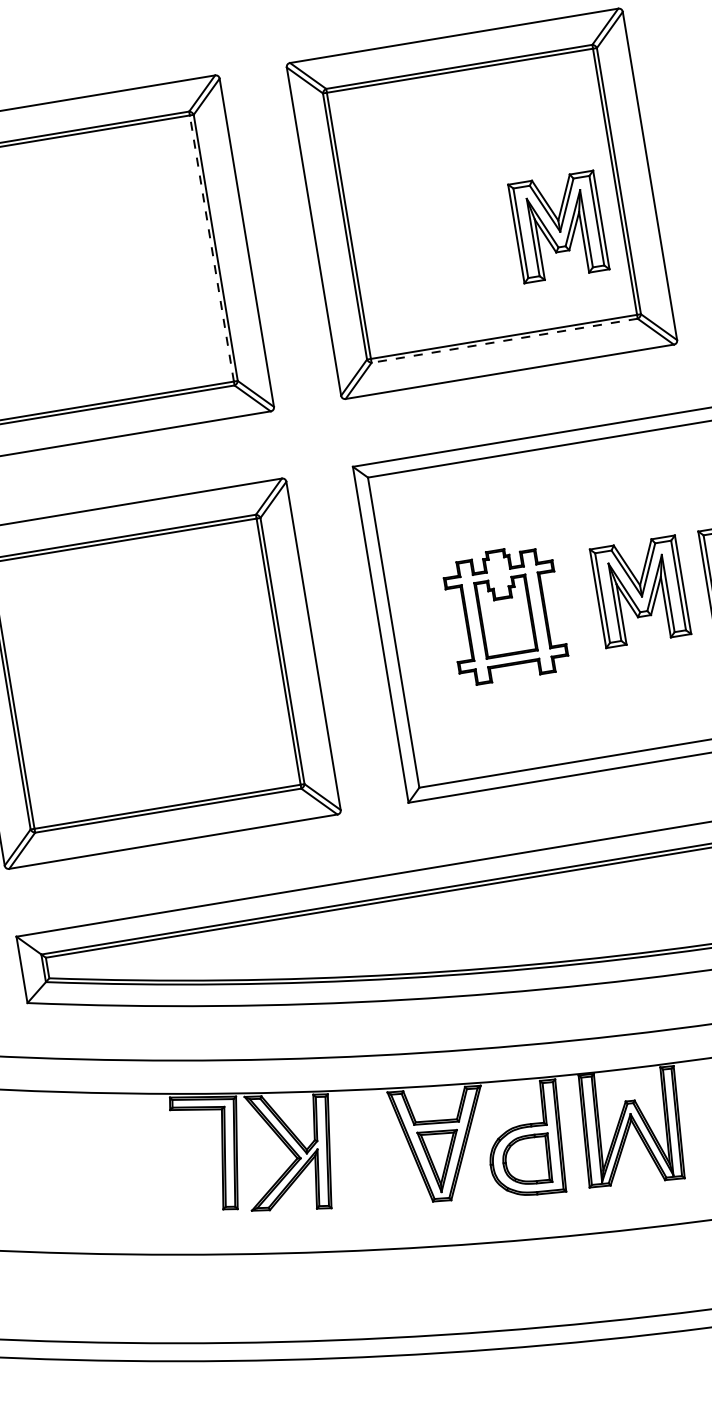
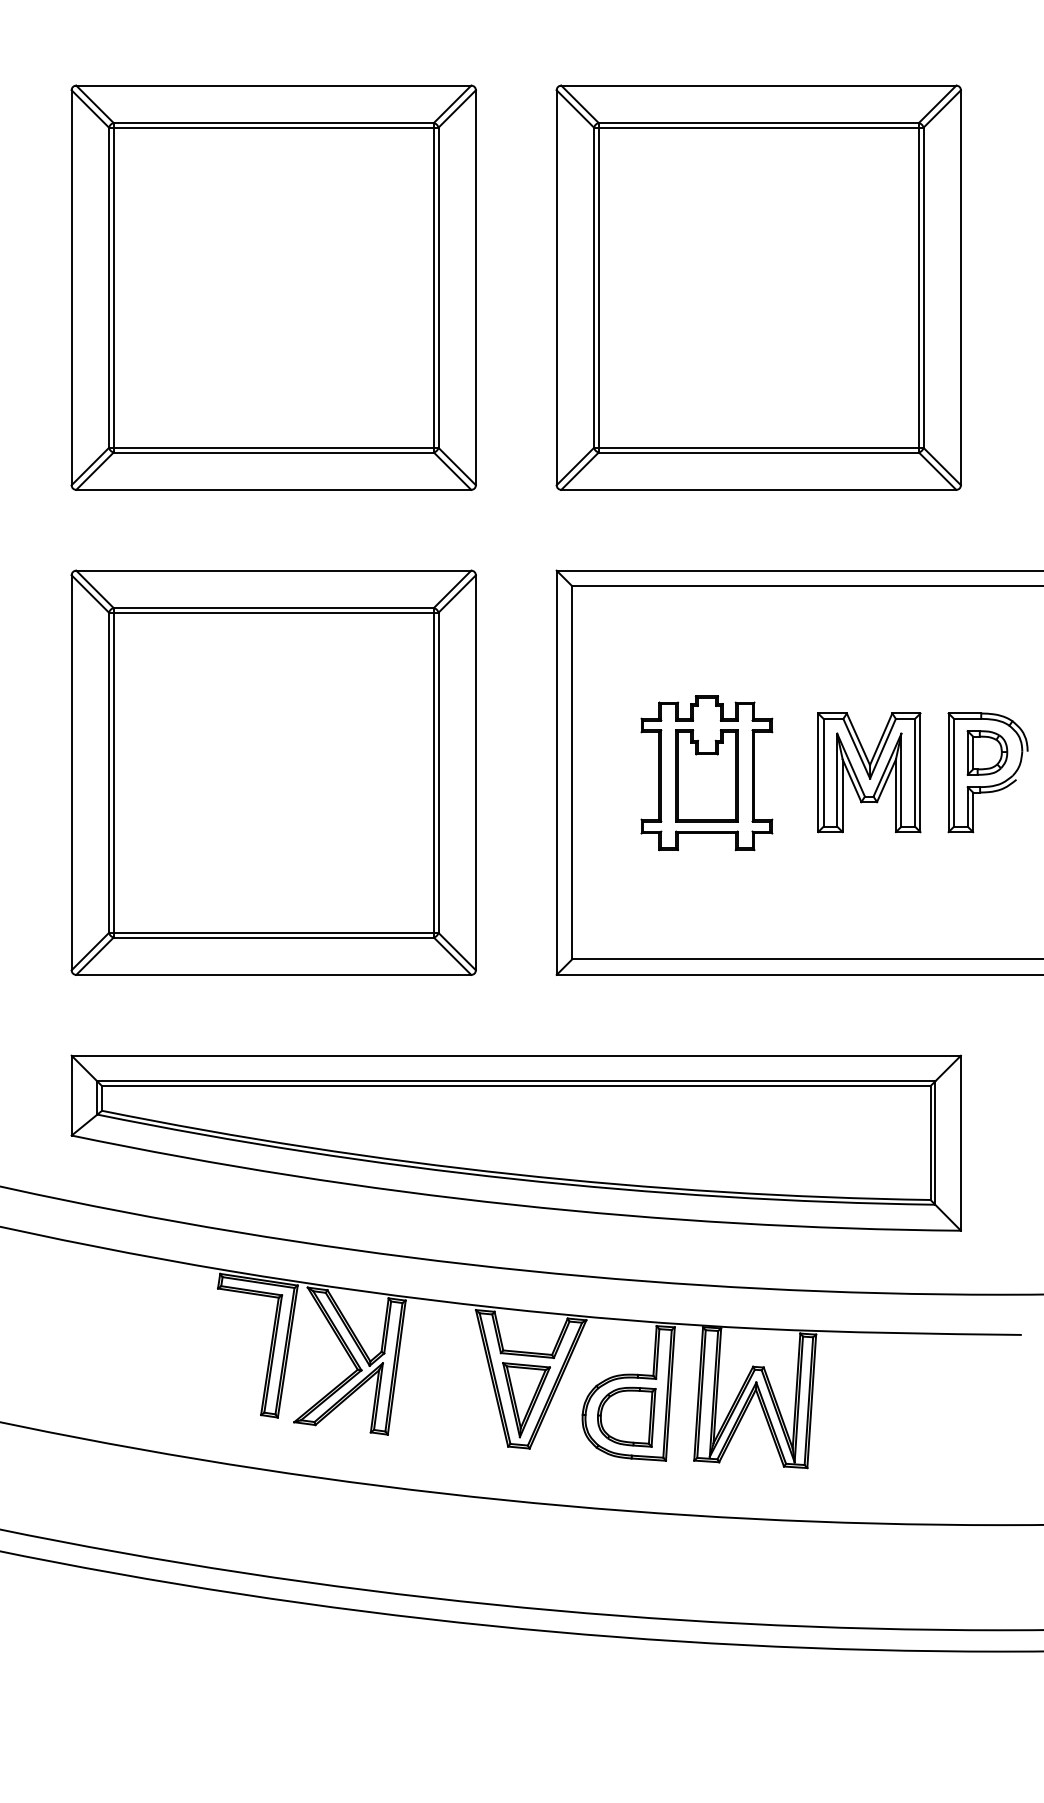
part: (558, 226) -> (844, 329), removed
line: (211, 248) -> (433, 287), dashed -> solid
line: (504, 340) -> (758, 452), dashed -> solid

